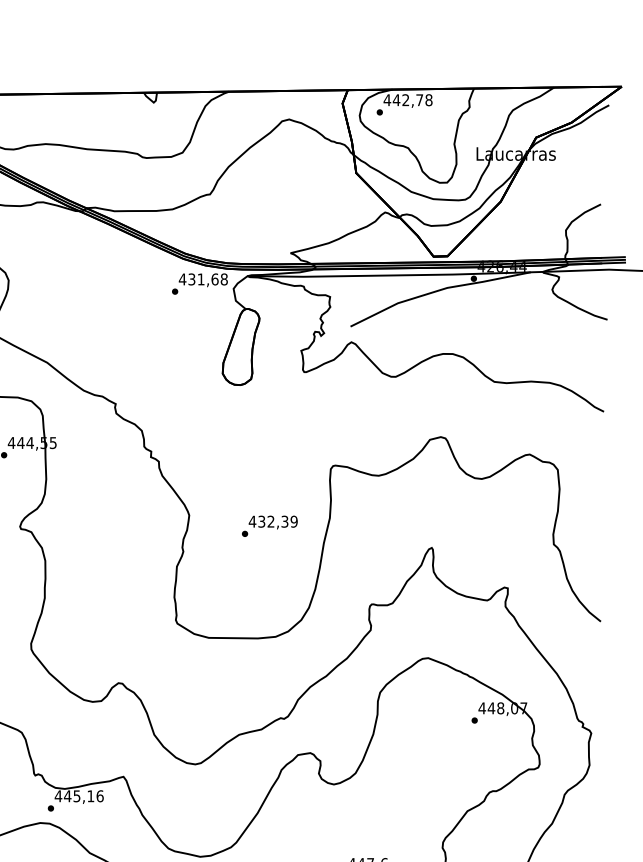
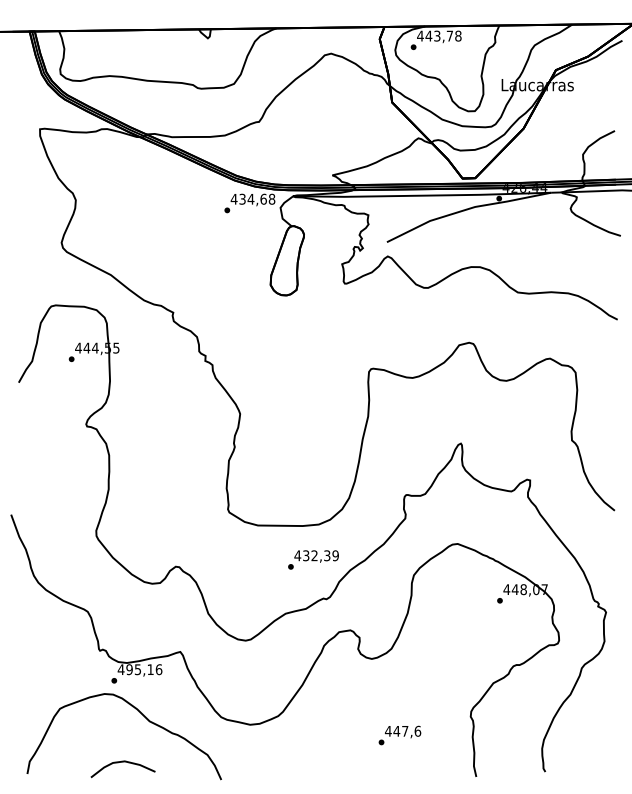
text: (406, 100) -> (437, 36), 442,78 -> 443,78
text: (200, 279) -> (250, 199), 431,68 -> 434,68
text: (269, 525) -> (313, 559), moved
text: (67, 796) -> (129, 669), 445,16 -> 495,16

